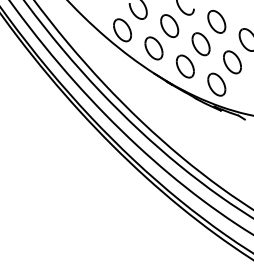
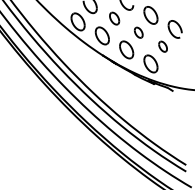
part: (169, 25) -> (114, 18), size x0.7
part: (200, 44) -> (138, 32), size x0.6
part: (232, 62) -> (163, 46), size x0.6

